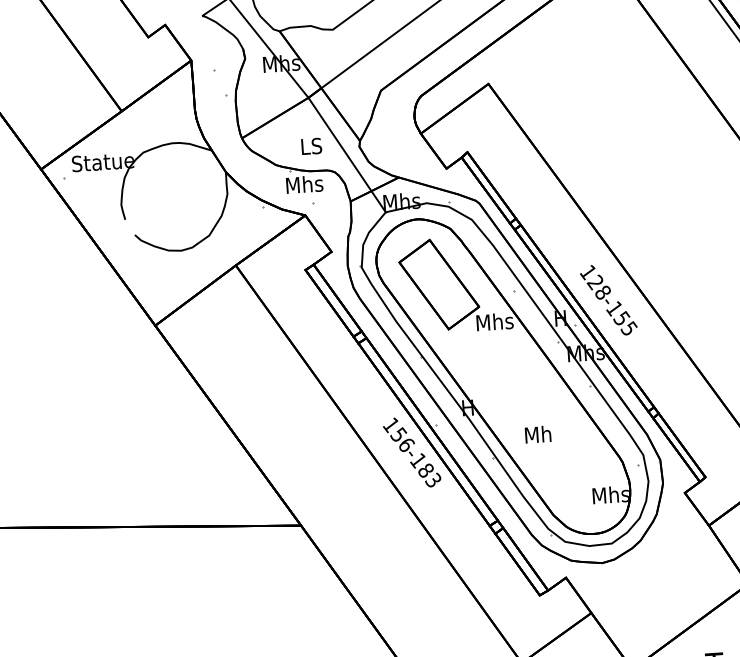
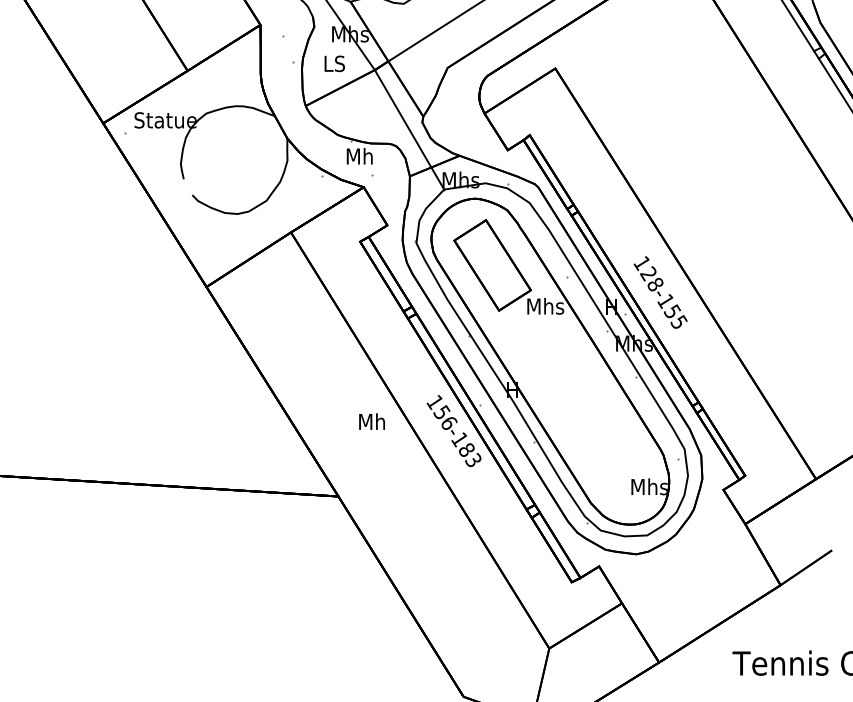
text: (311, 146) -> (334, 63), moved
text: (319, 185) -> (379, 158), Mhs -> Mh
text: (537, 434) -> (371, 421), moved

